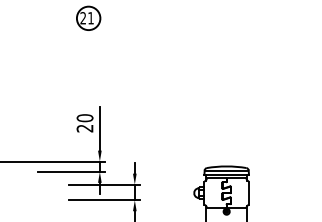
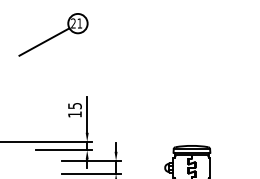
line: (47, 40) -> (43, 41), added
text: (84, 123) -> (74, 110), 20 -> 15

